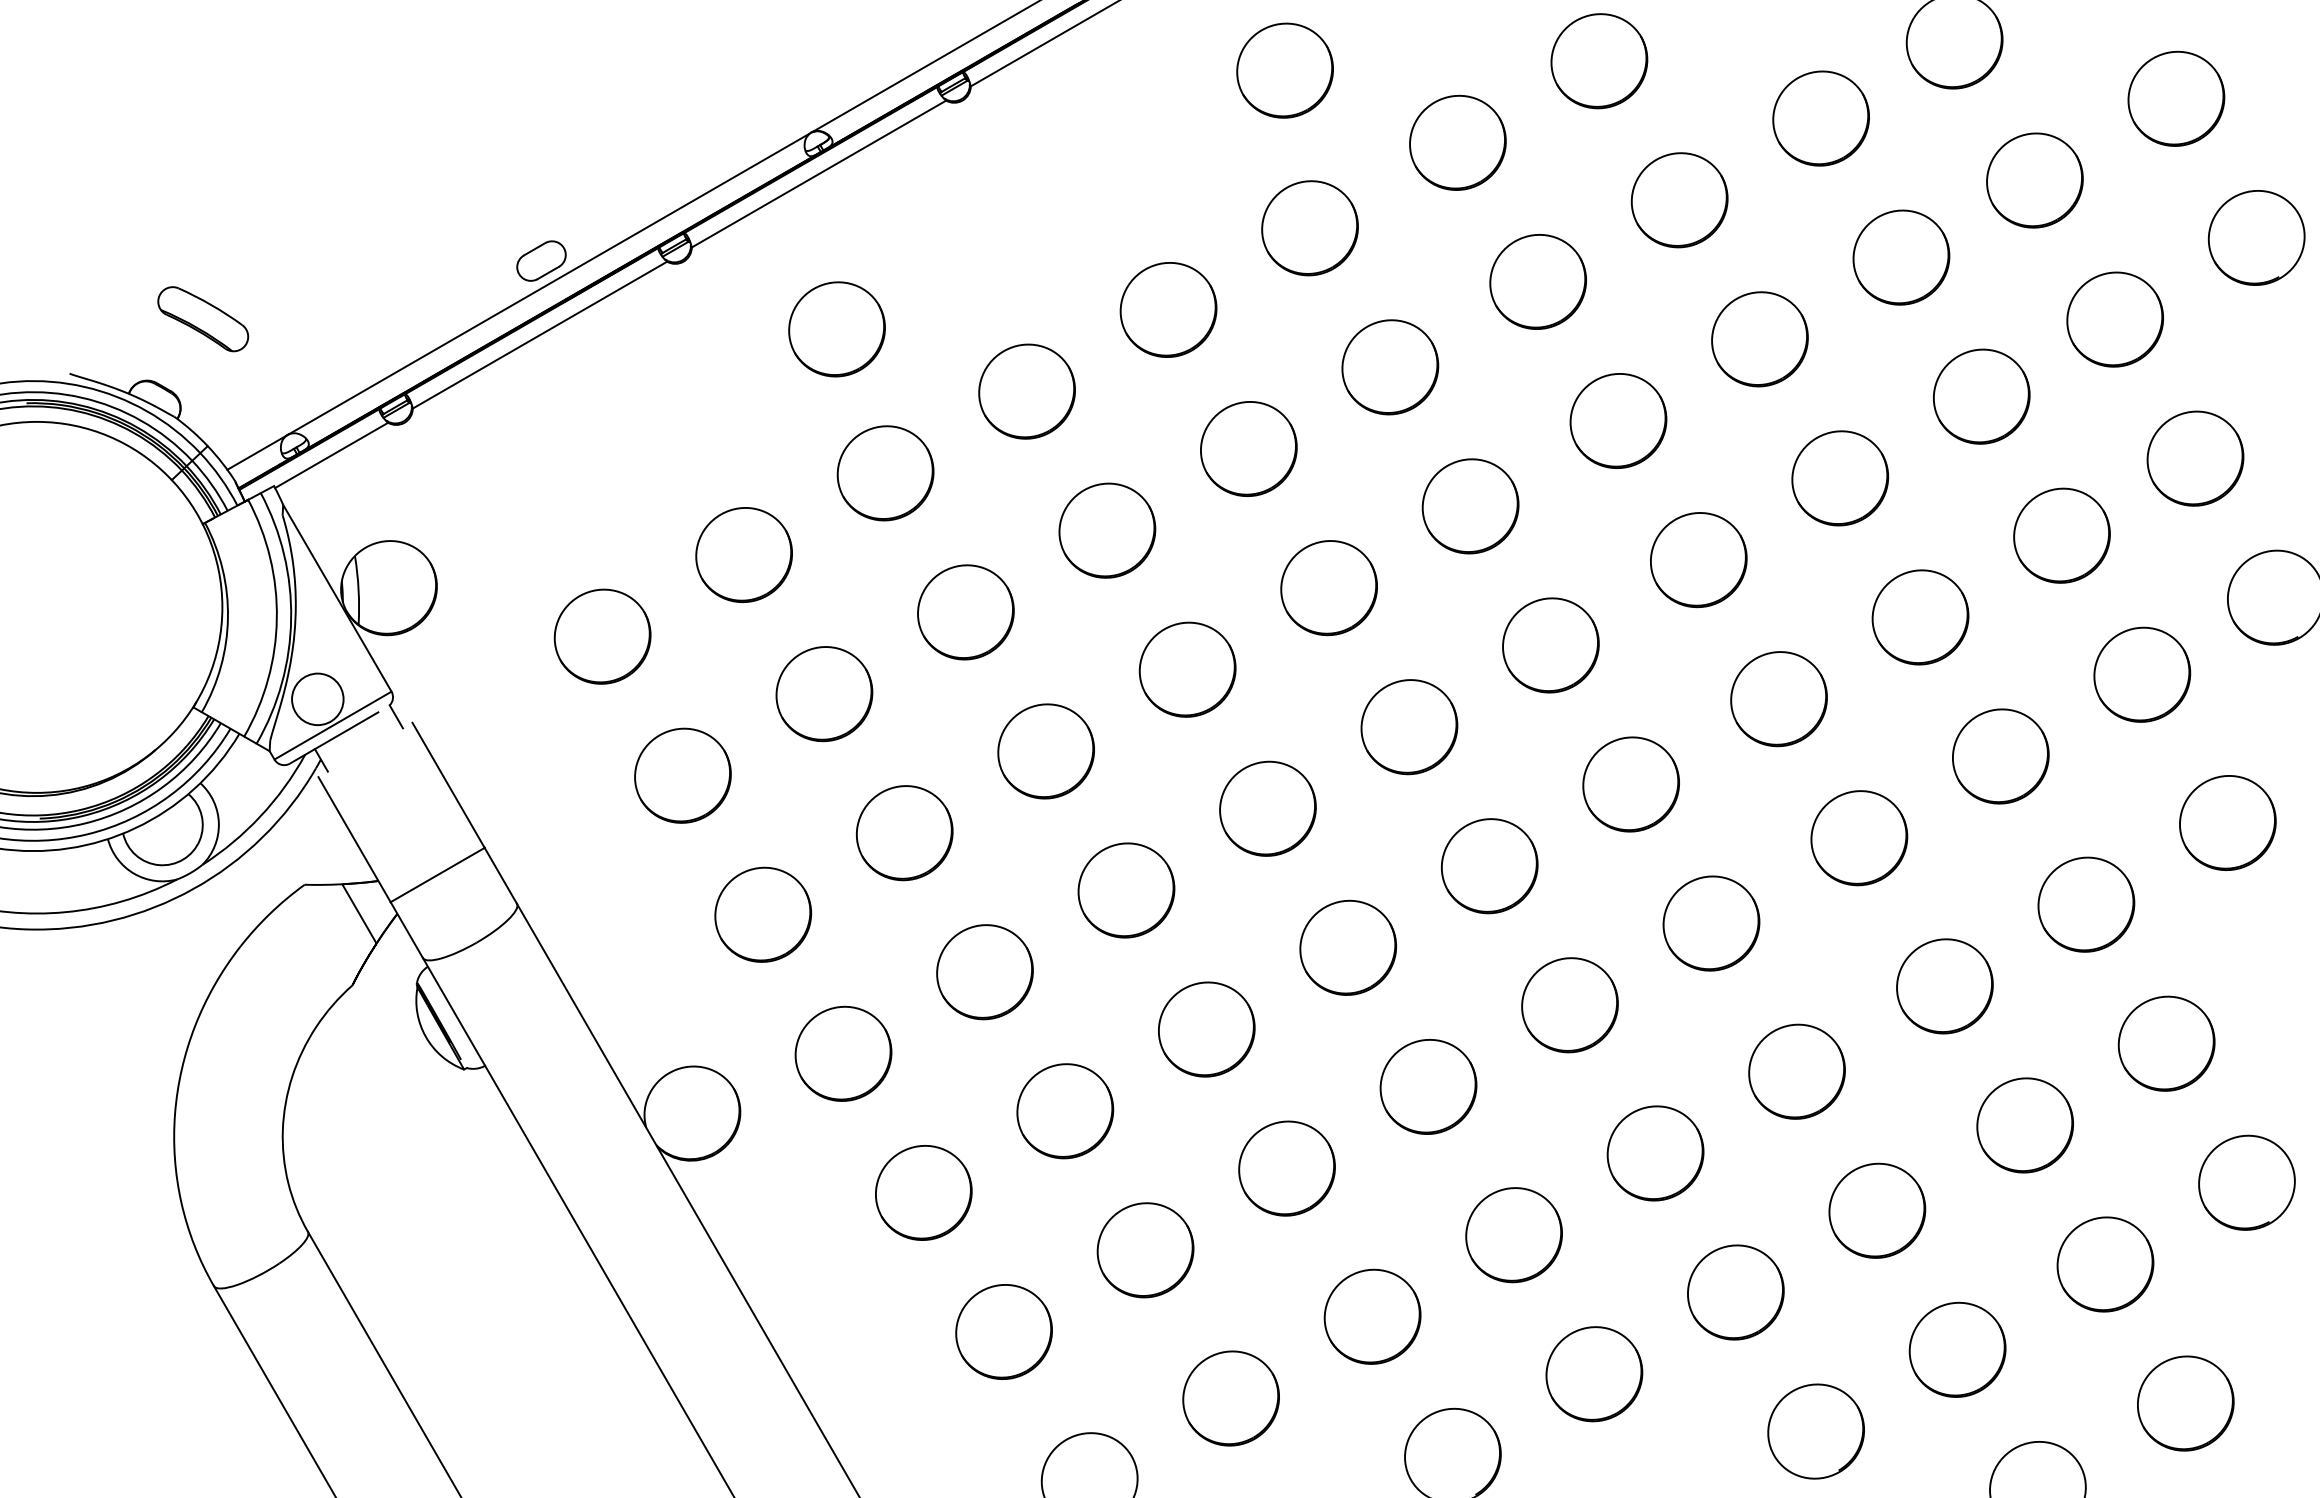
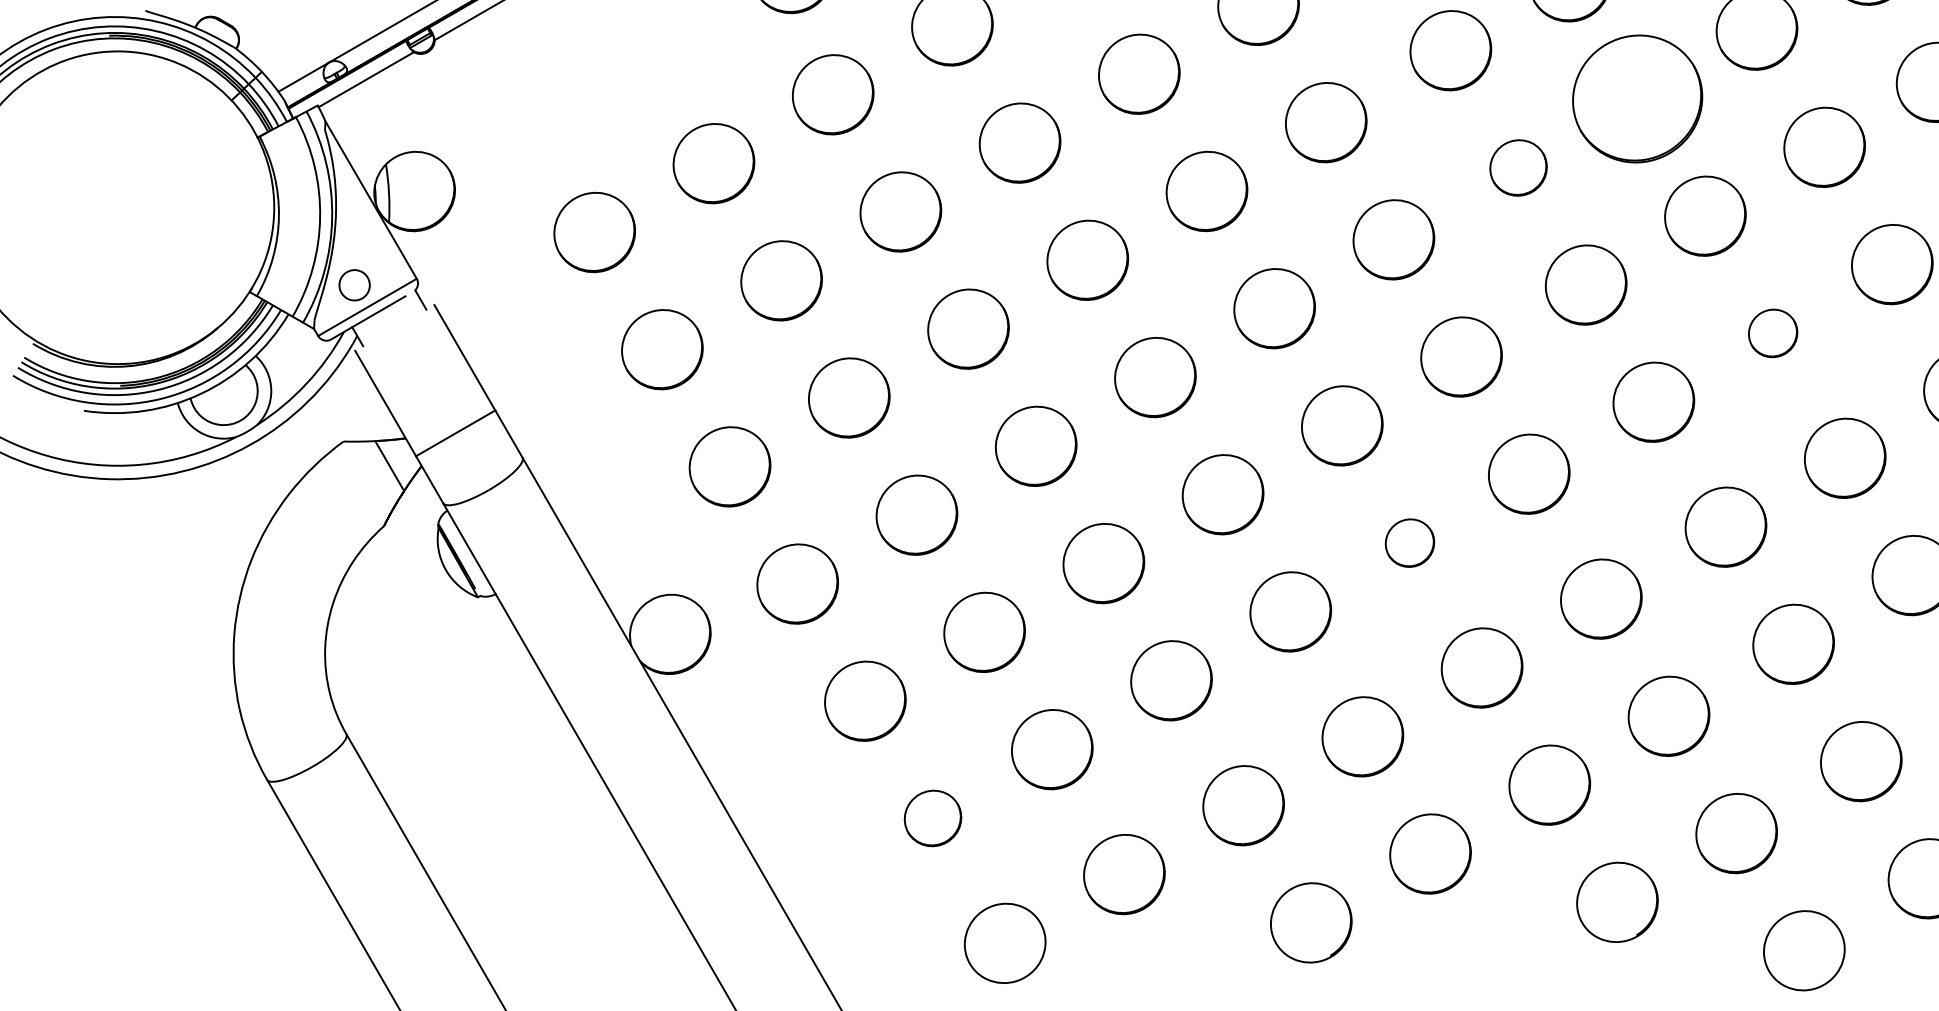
part: (1840, 478) -> (1637, 99), size x1.6
part: (1698, 560) -> (1518, 168), size x0.7
circle: (317, 699) -> (354, 285), size x0.7
part: (2000, 756) -> (1772, 333), size x0.6
part: (1569, 1005) -> (1409, 543), size x0.6
part: (1003, 1331) -> (932, 818), size x0.7

